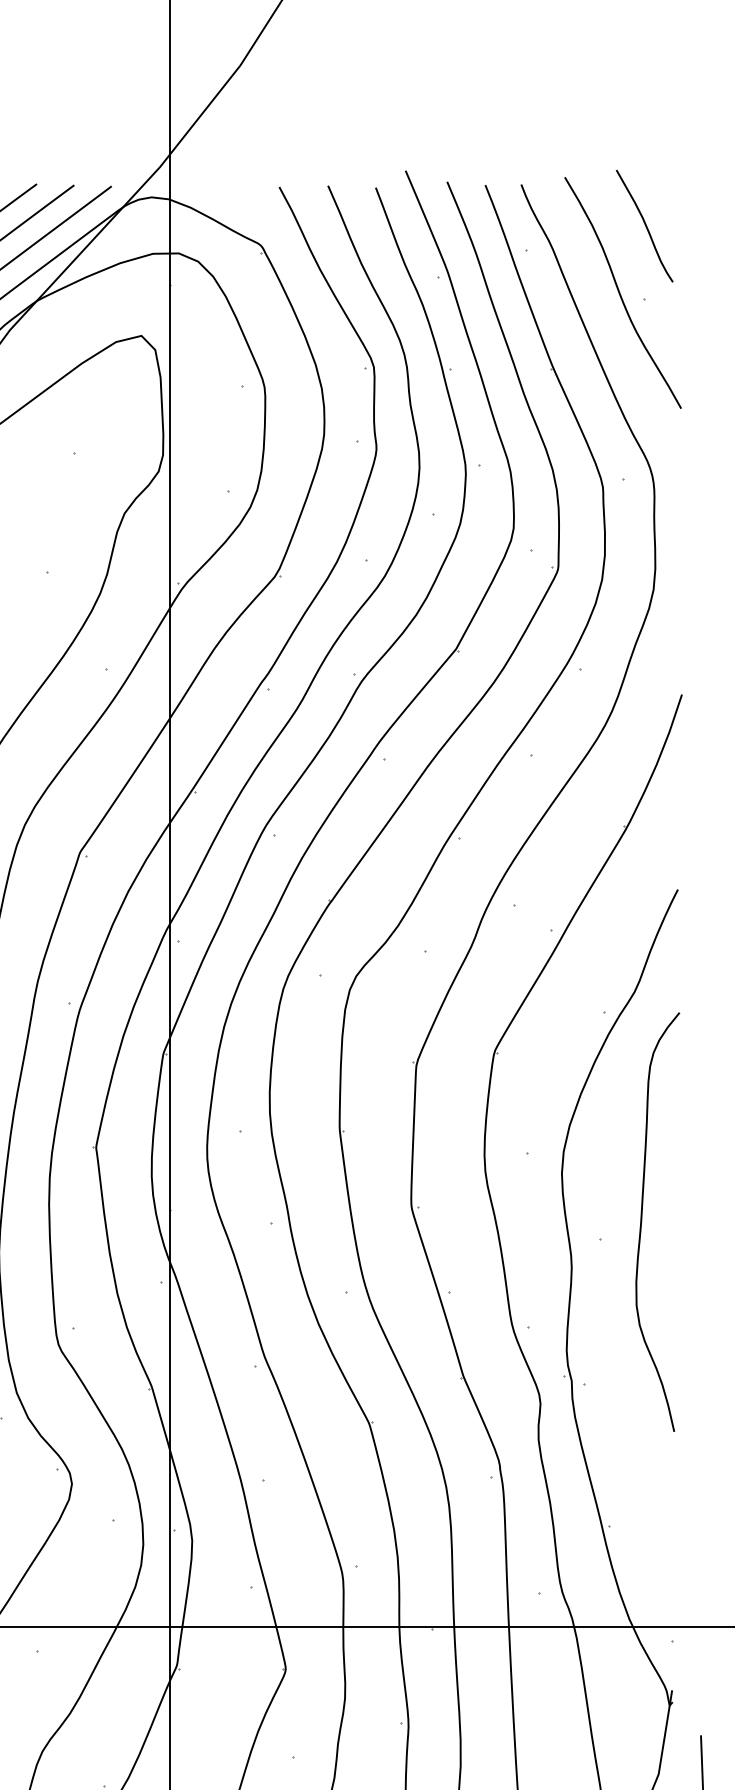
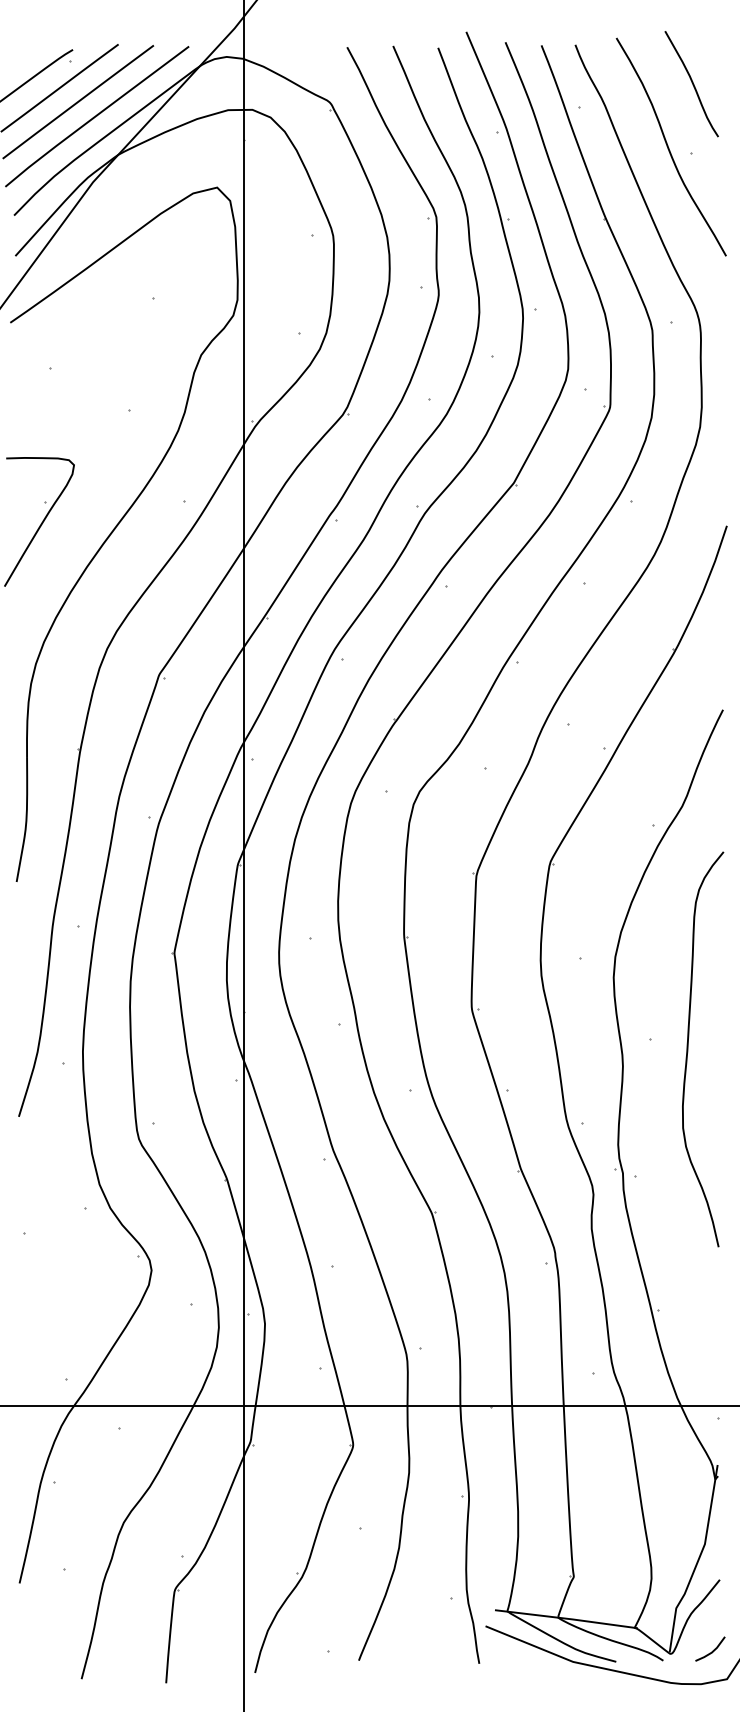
curve: (642, 1222) -> (688, 1049), moved

